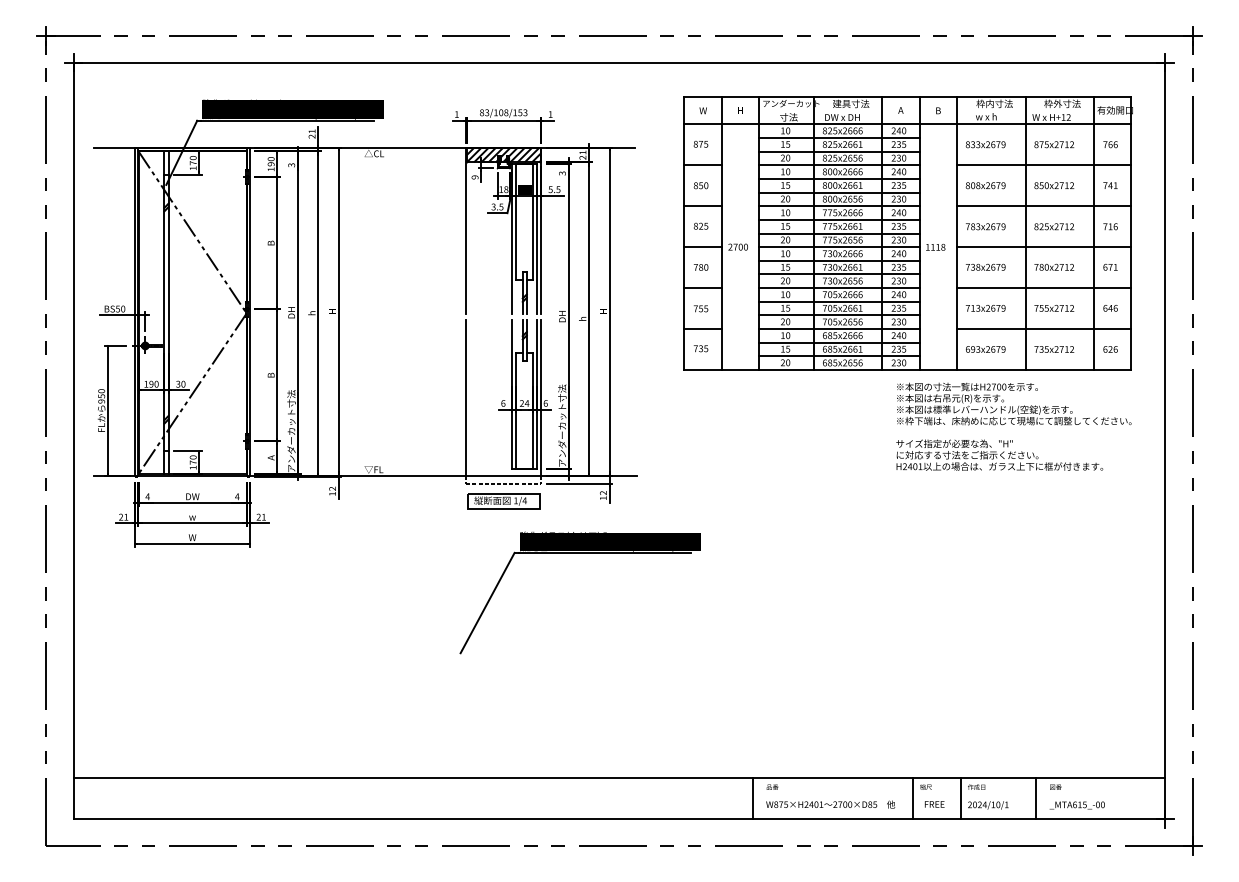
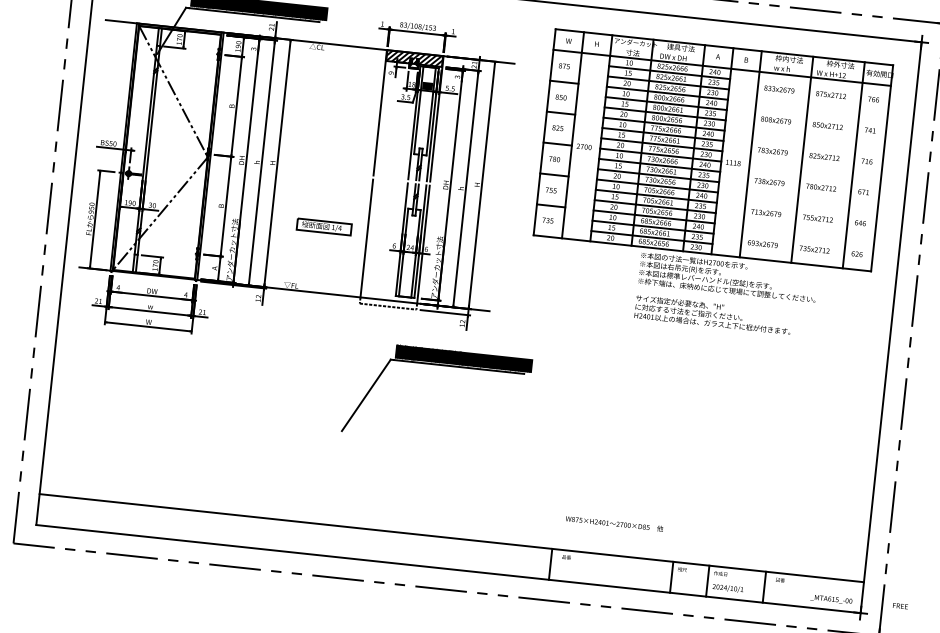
line: (1044, 165) -> (822, 109), removed
line: (1044, 206) -> (818, 140), removed
line: (1044, 247) -> (815, 171), removed
line: (1044, 288) -> (812, 202), removed
line: (1044, 329) -> (808, 233), removed
text: (1013, 426) -> (725, 294), moved
part: (503, 501) -> (323, 227), moved
text: (830, 804) -> (614, 523), moved
text: (934, 804) -> (900, 606), moved
text: (1076, 805) -> (830, 599), moved

